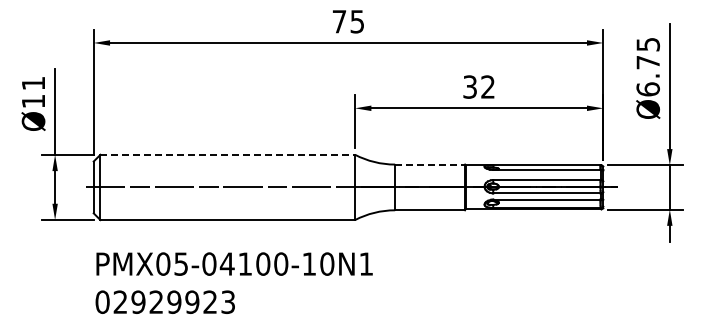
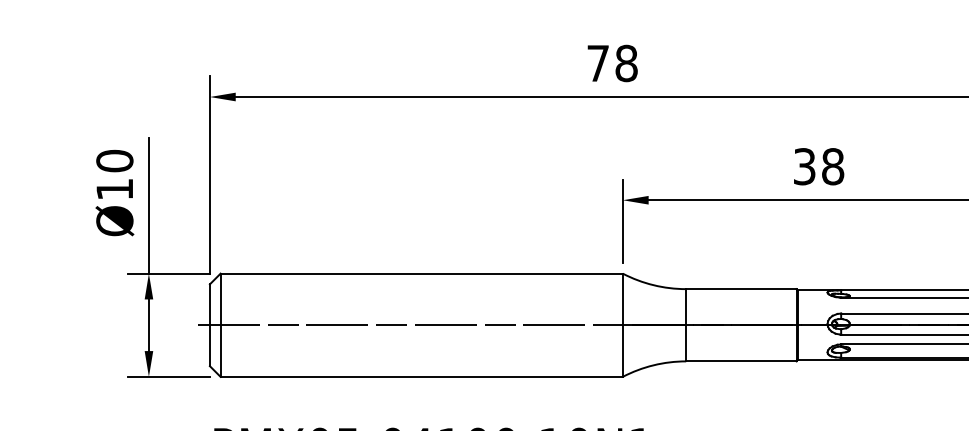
text: (357, 21) -> (626, 63), 75 -> 78
text: (33, 83) -> (114, 161), Ø11 -> Ø10
text: (488, 86) -> (833, 165), 32 -> 38
line: (228, 154) -> (422, 273), dashed -> solid
line: (430, 164) -> (742, 289), dashed -> solid

